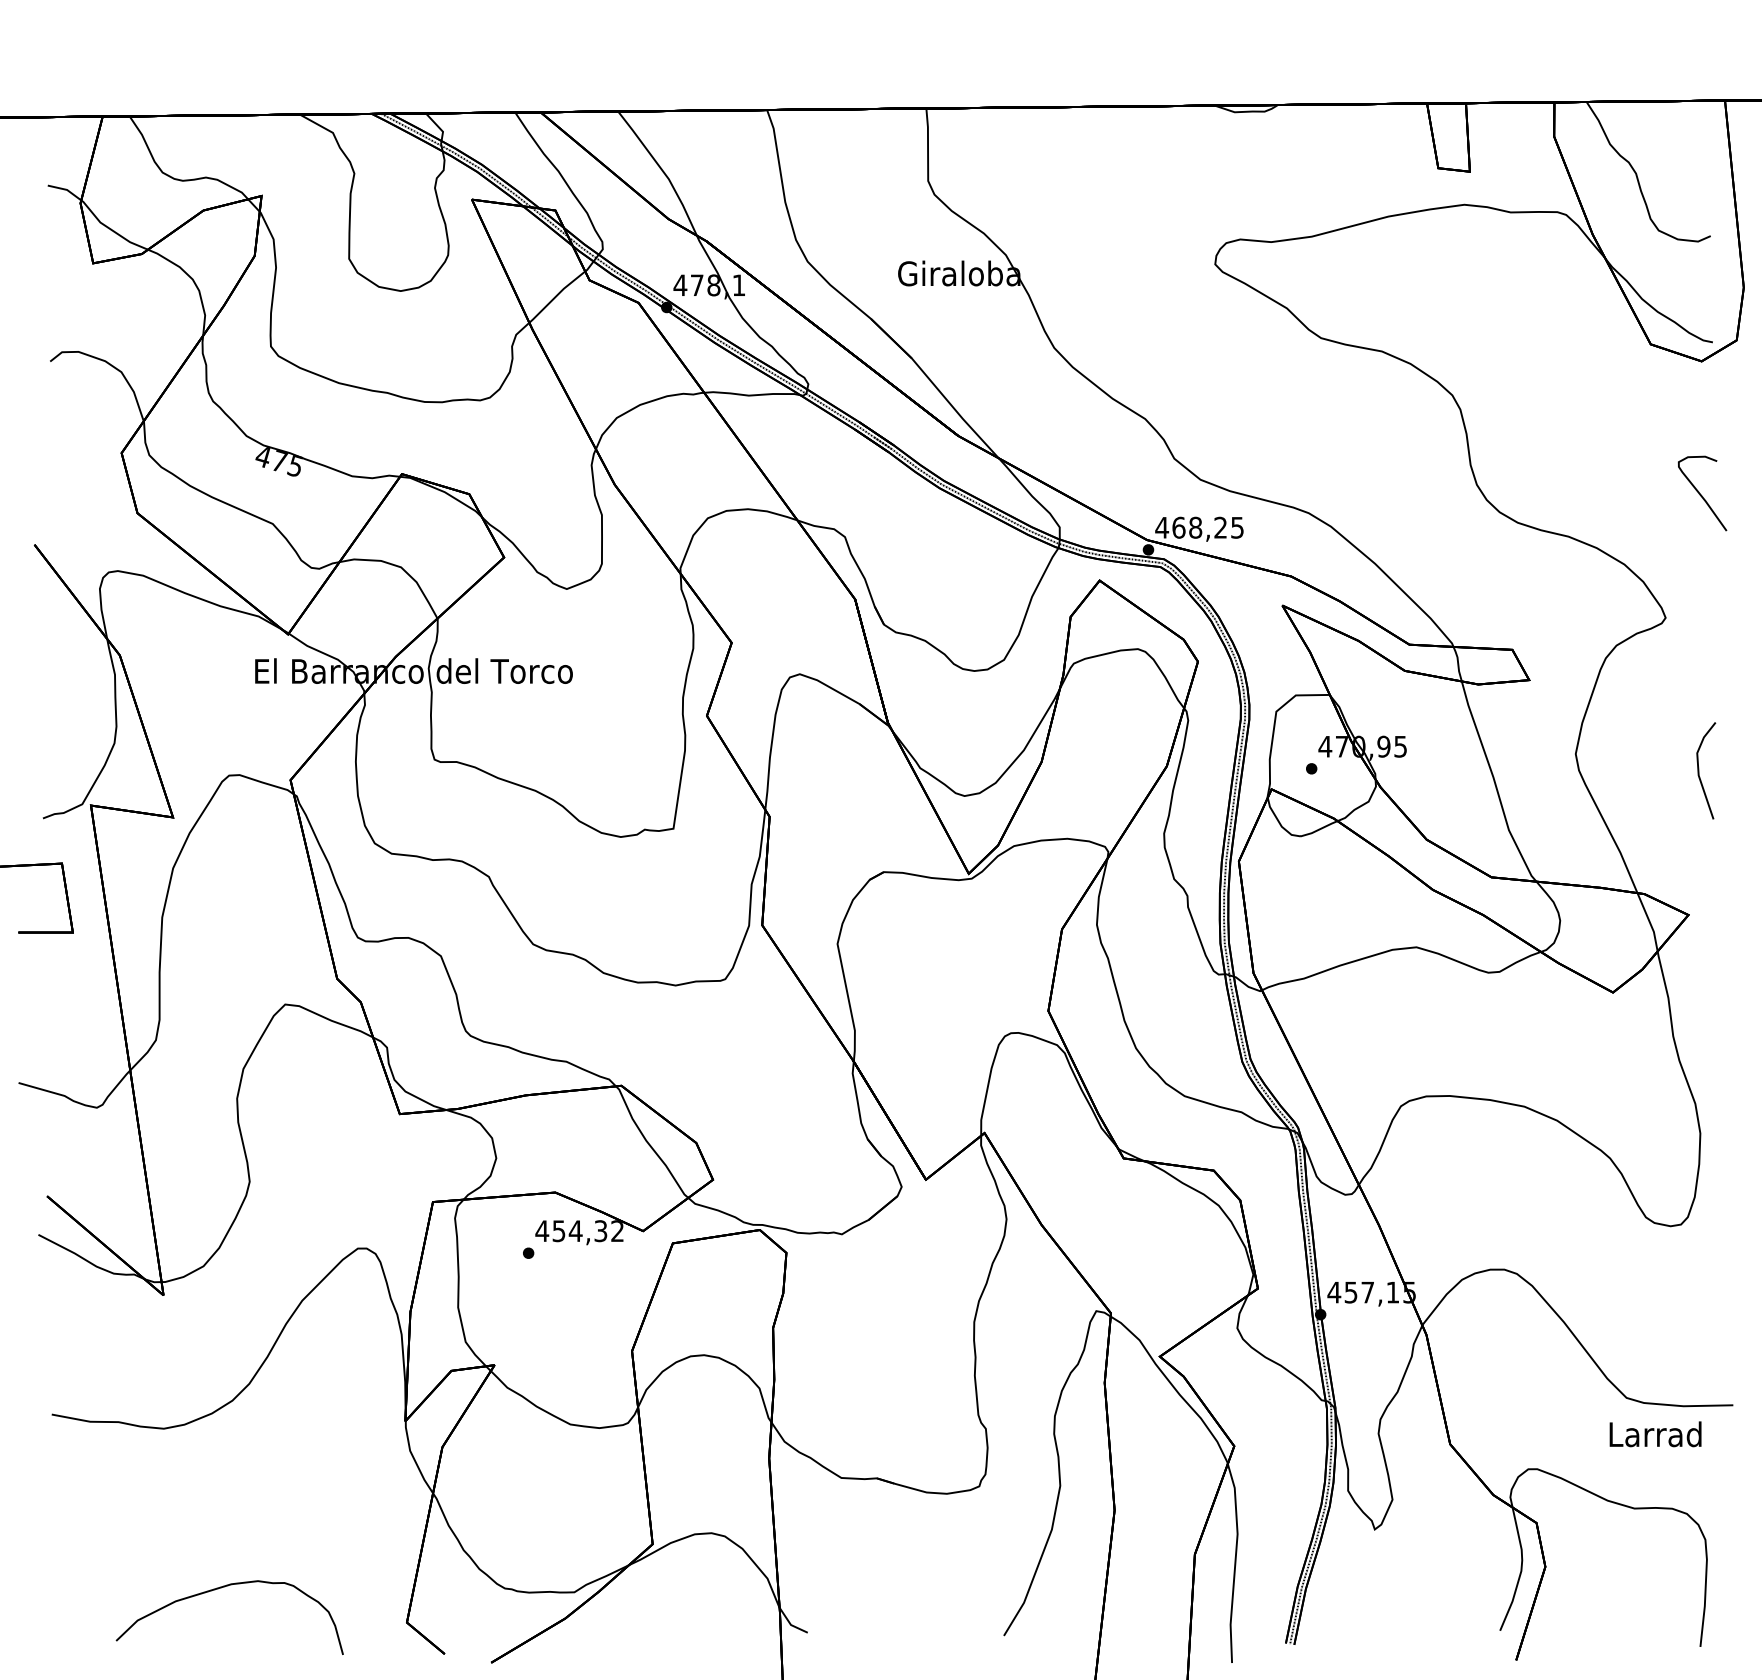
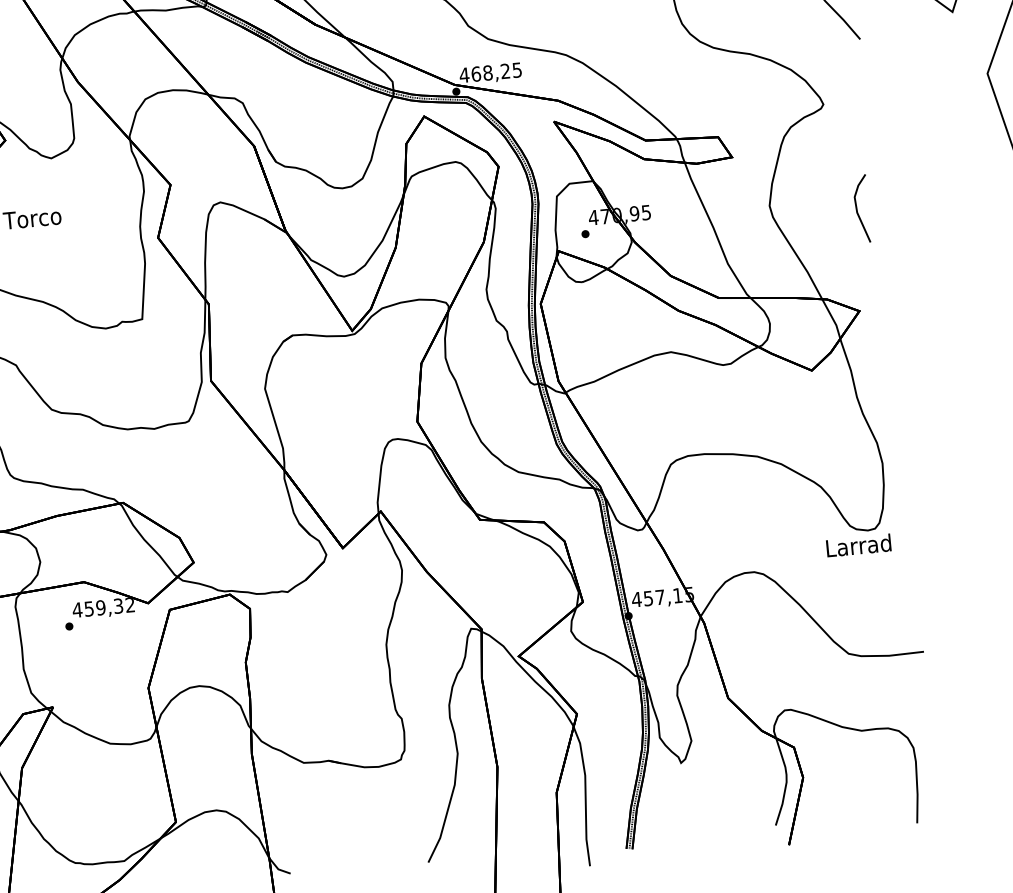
text: (575, 1231) -> (100, 608), 454,32 -> 459,32
text: (1655, 1434) -> (858, 545), moved

